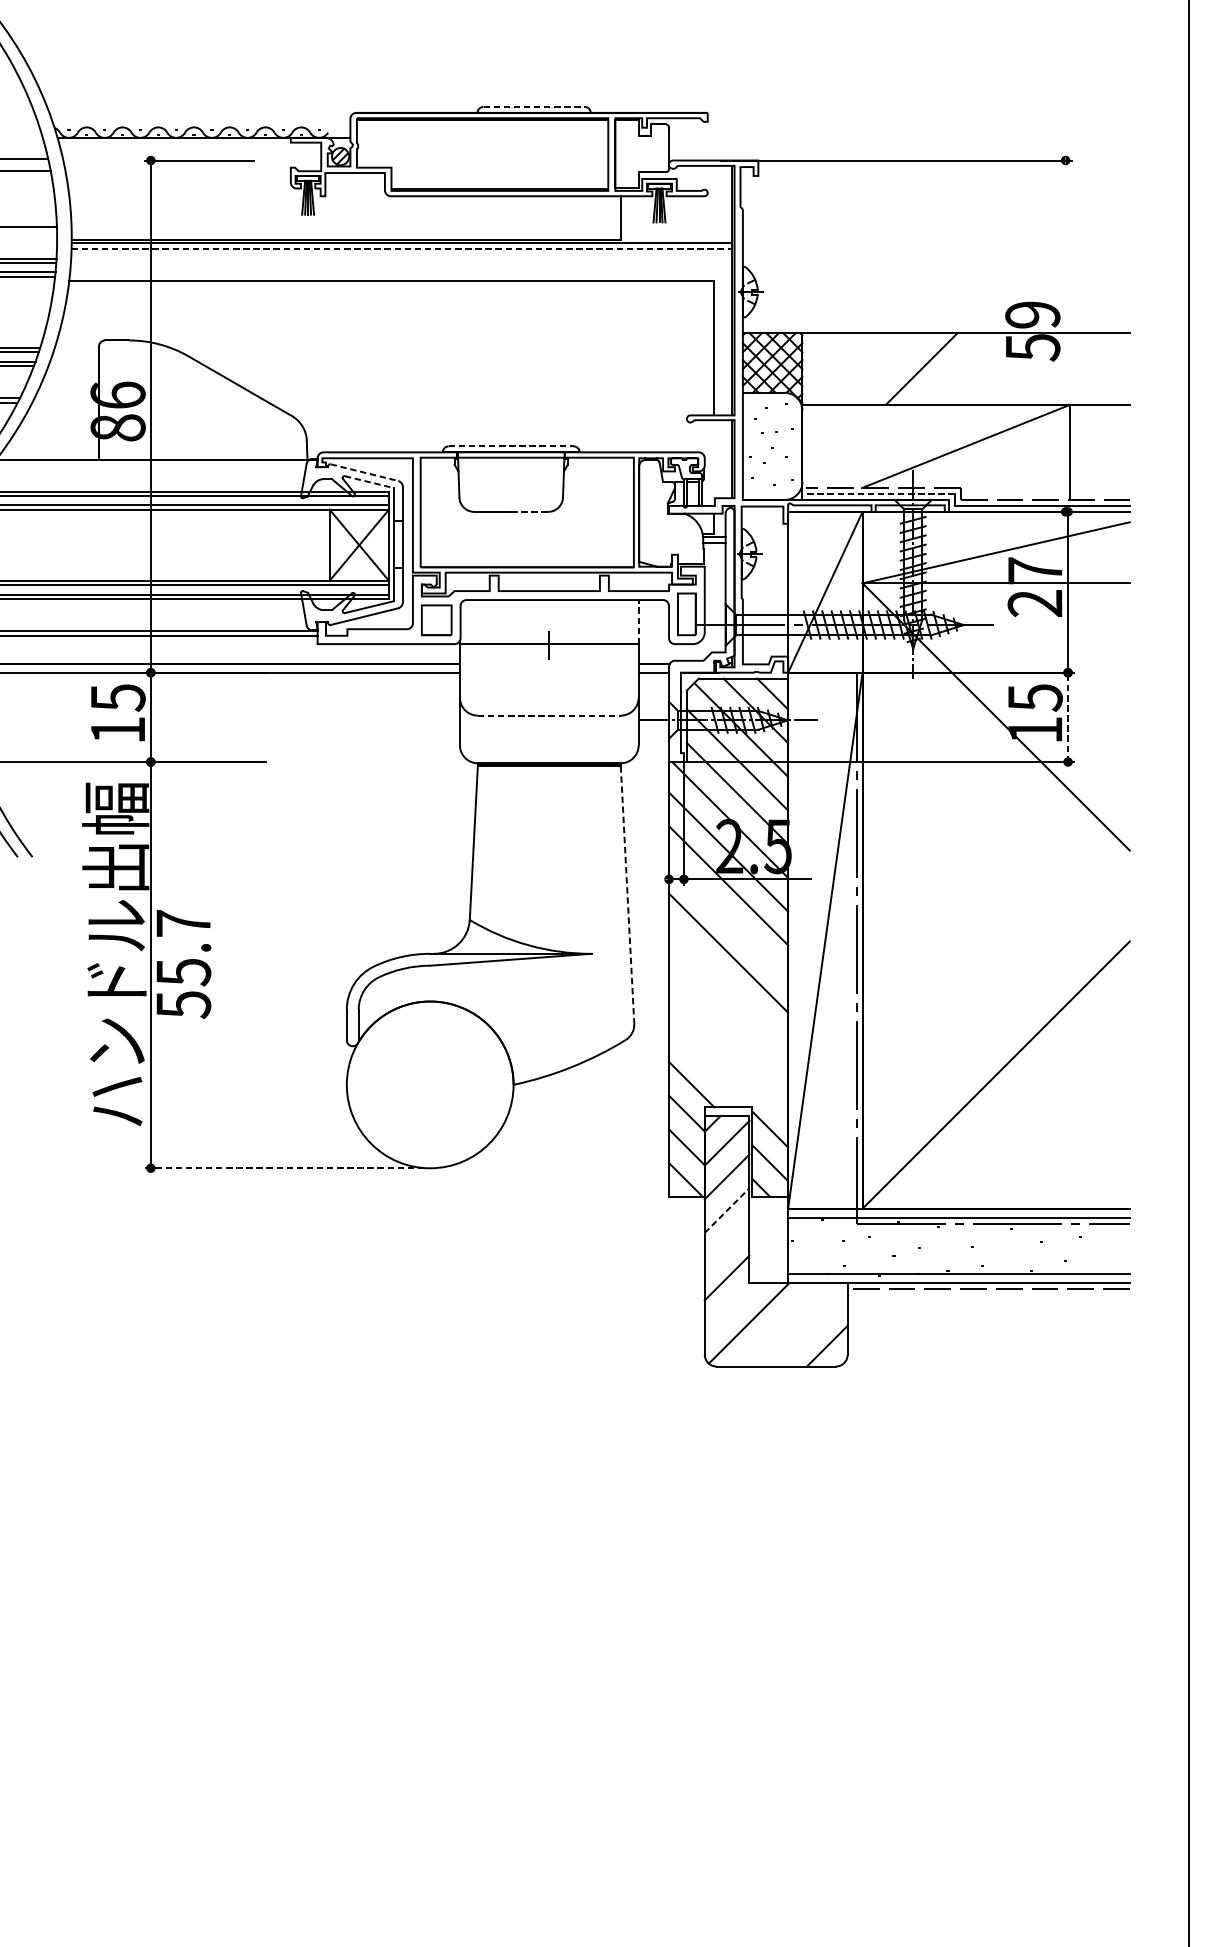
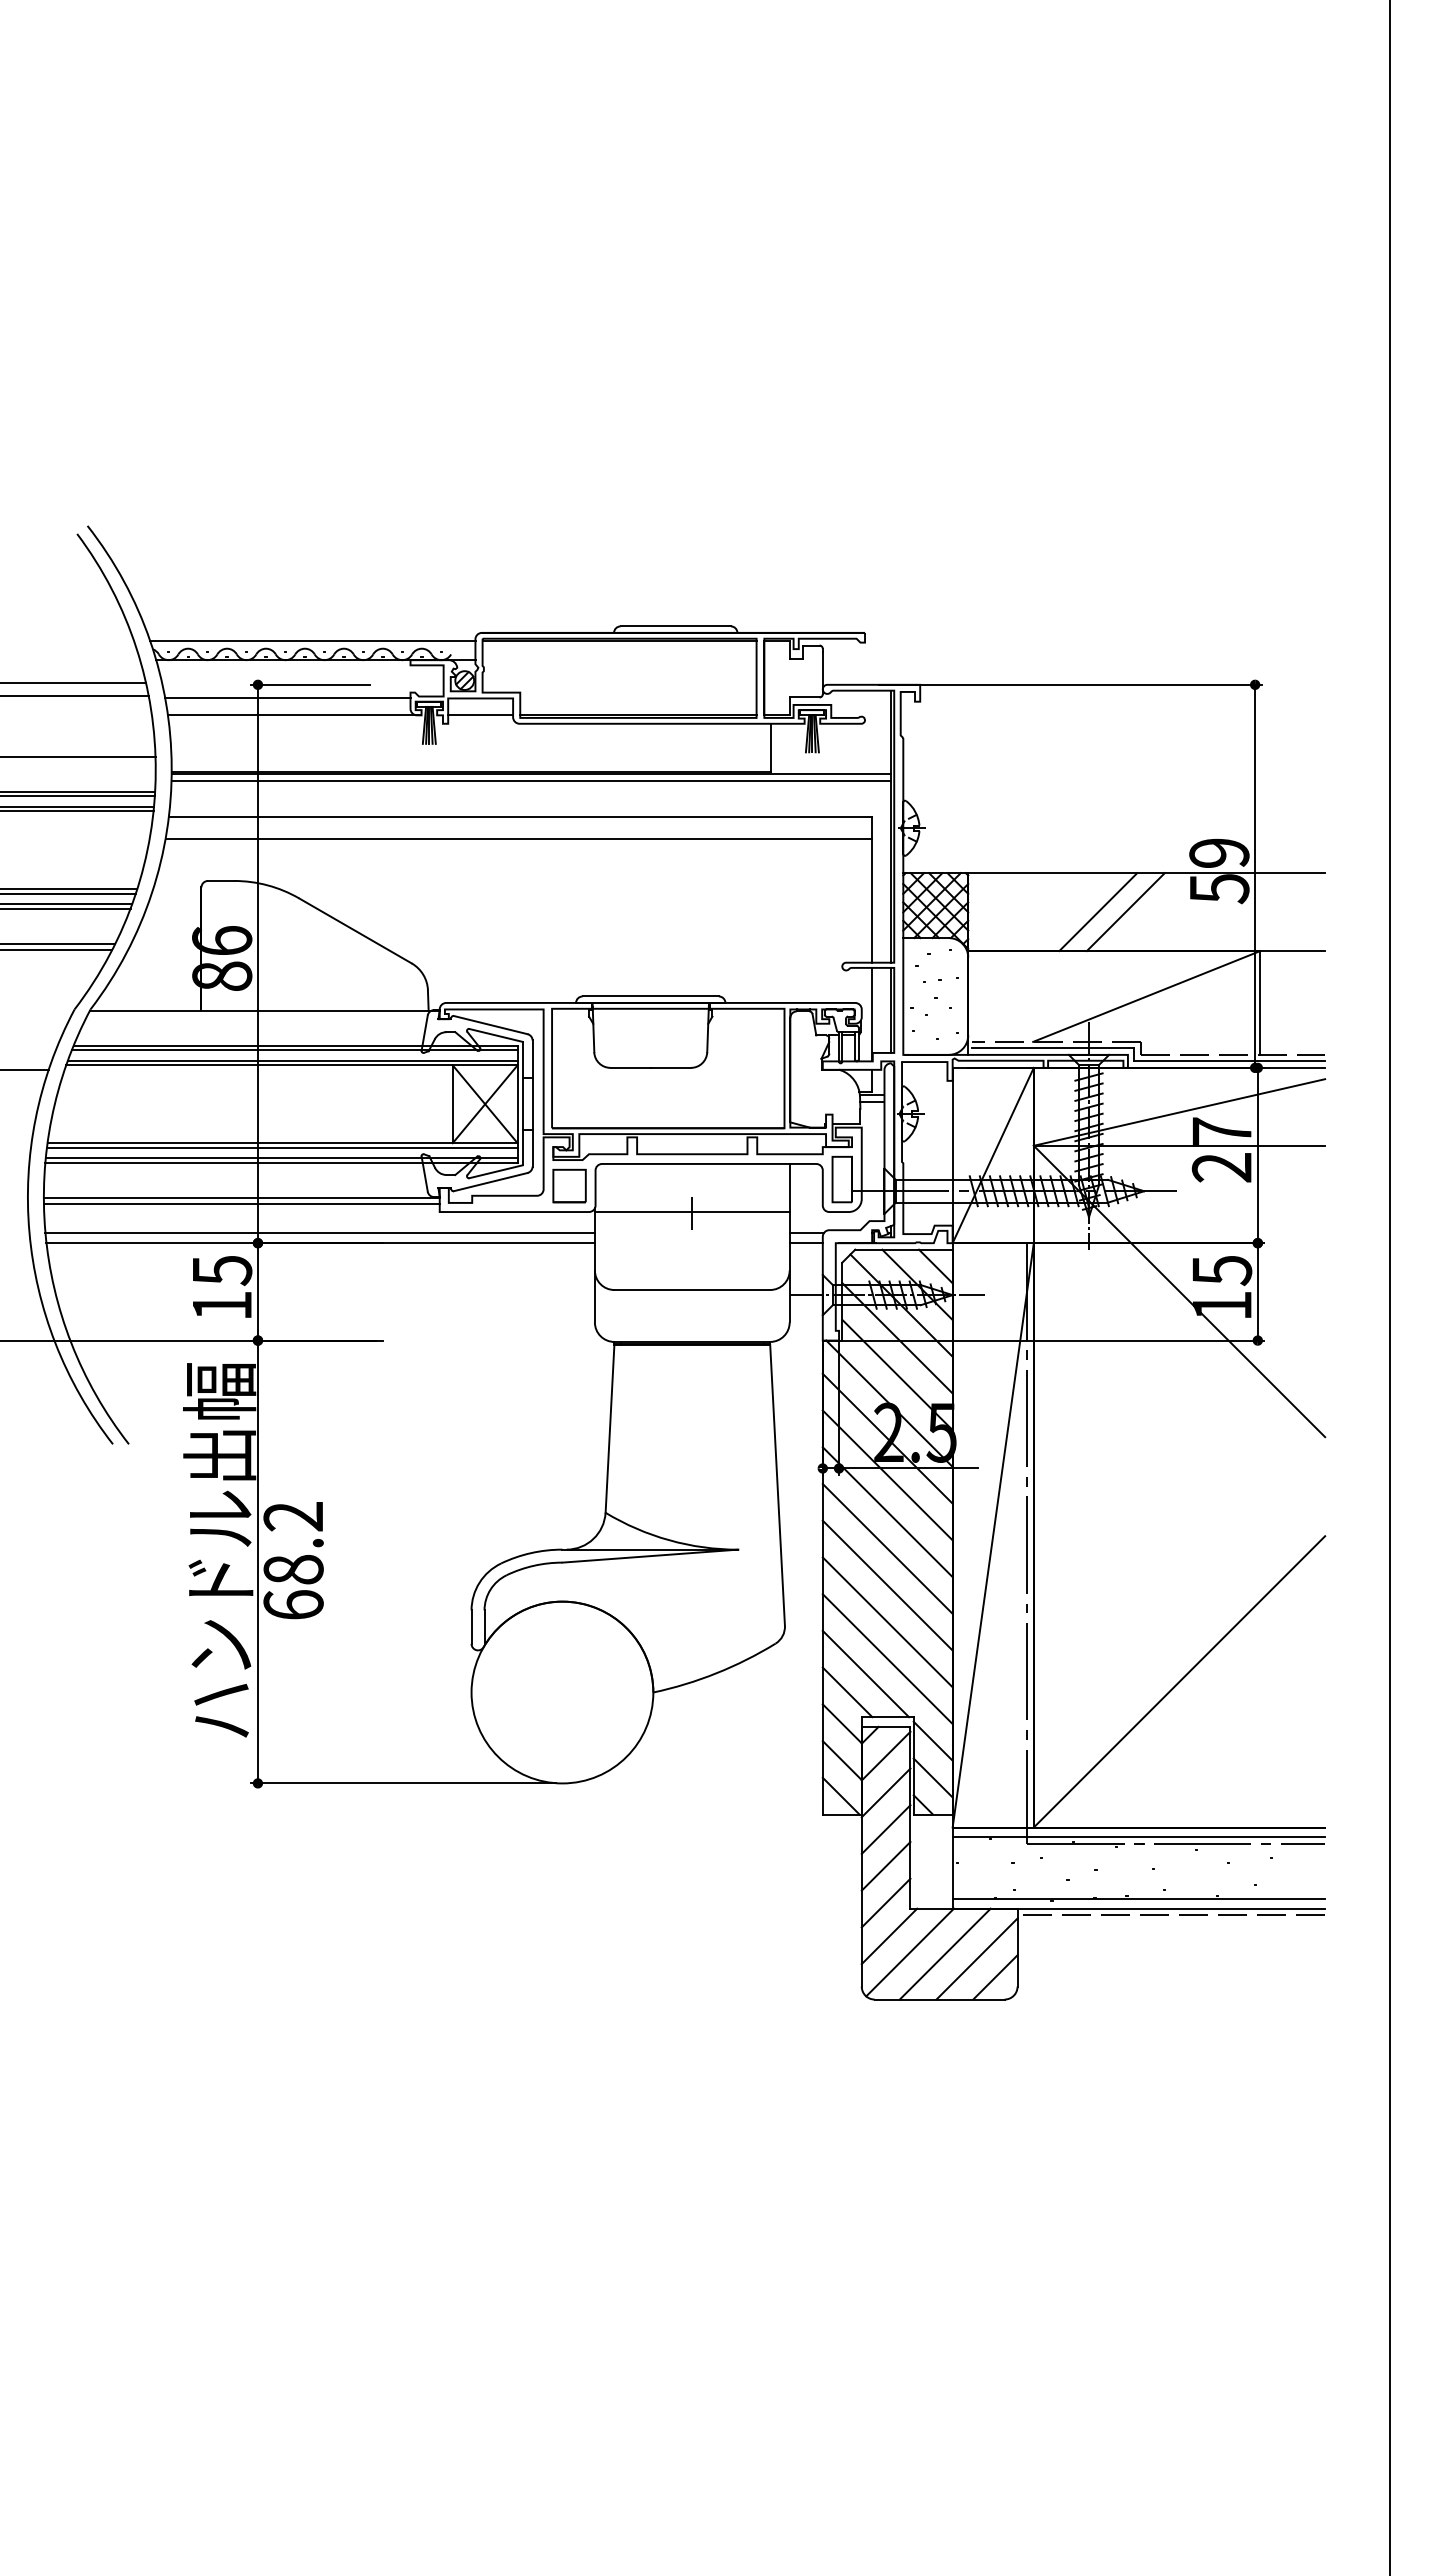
line: (534, 107) -> (676, 626), dashed -> solid
line: (200, 119) -> (312, 640), added
line: (177, 173) -> (287, 698), added
line: (183, 188) -> (293, 715), added
line: (355, 188) -> (480, 715), added
line: (401, 248) -> (531, 780), dashed -> solid
line: (389, 301) -> (518, 838), added
line: (1065, 335) -> (1255, 875), added
line: (946, 369) -> (1125, 912), added
line: (511, 446) -> (651, 996), dashed -> solid
line: (713, 462) -> (871, 1014), added
line: (364, 473) -> (490, 1025), dashed -> solid
line: (369, 482) -> (496, 1035), dashed -> solid
line: (879, 494) -> (1052, 1048), dashed -> solid
line: (530, 511) -> (671, 1067), dashed -> solid
line: (638, 621) -> (789, 1187), dashed -> solid
line: (549, 716) -> (692, 1290), dashed -> solid
line: (1067, 717) -> (1257, 1291), dashed -> solid
line: (627, 894) -> (777, 1485), dashed -> solid
line: (728, 919) -> (887, 1512), added
text: (183, 963) -> (293, 1560), 55.7 -> 68.2
line: (728, 986) -> (887, 1585), added
line: (728, 1020) -> (887, 1622), added
line: (728, 1054) -> (887, 1659), added
line: (708, 1067) -> (865, 1673), added
line: (284, 1168) -> (403, 1783), dashed -> solid
line: (727, 1210) -> (886, 1829), dashed -> solid
line: (726, 1244) -> (885, 1866), added
line: (730, 1308) -> (889, 1936), added
line: (780, 1324) -> (944, 1953), added
line: (810, 1328) -> (976, 1958), added

